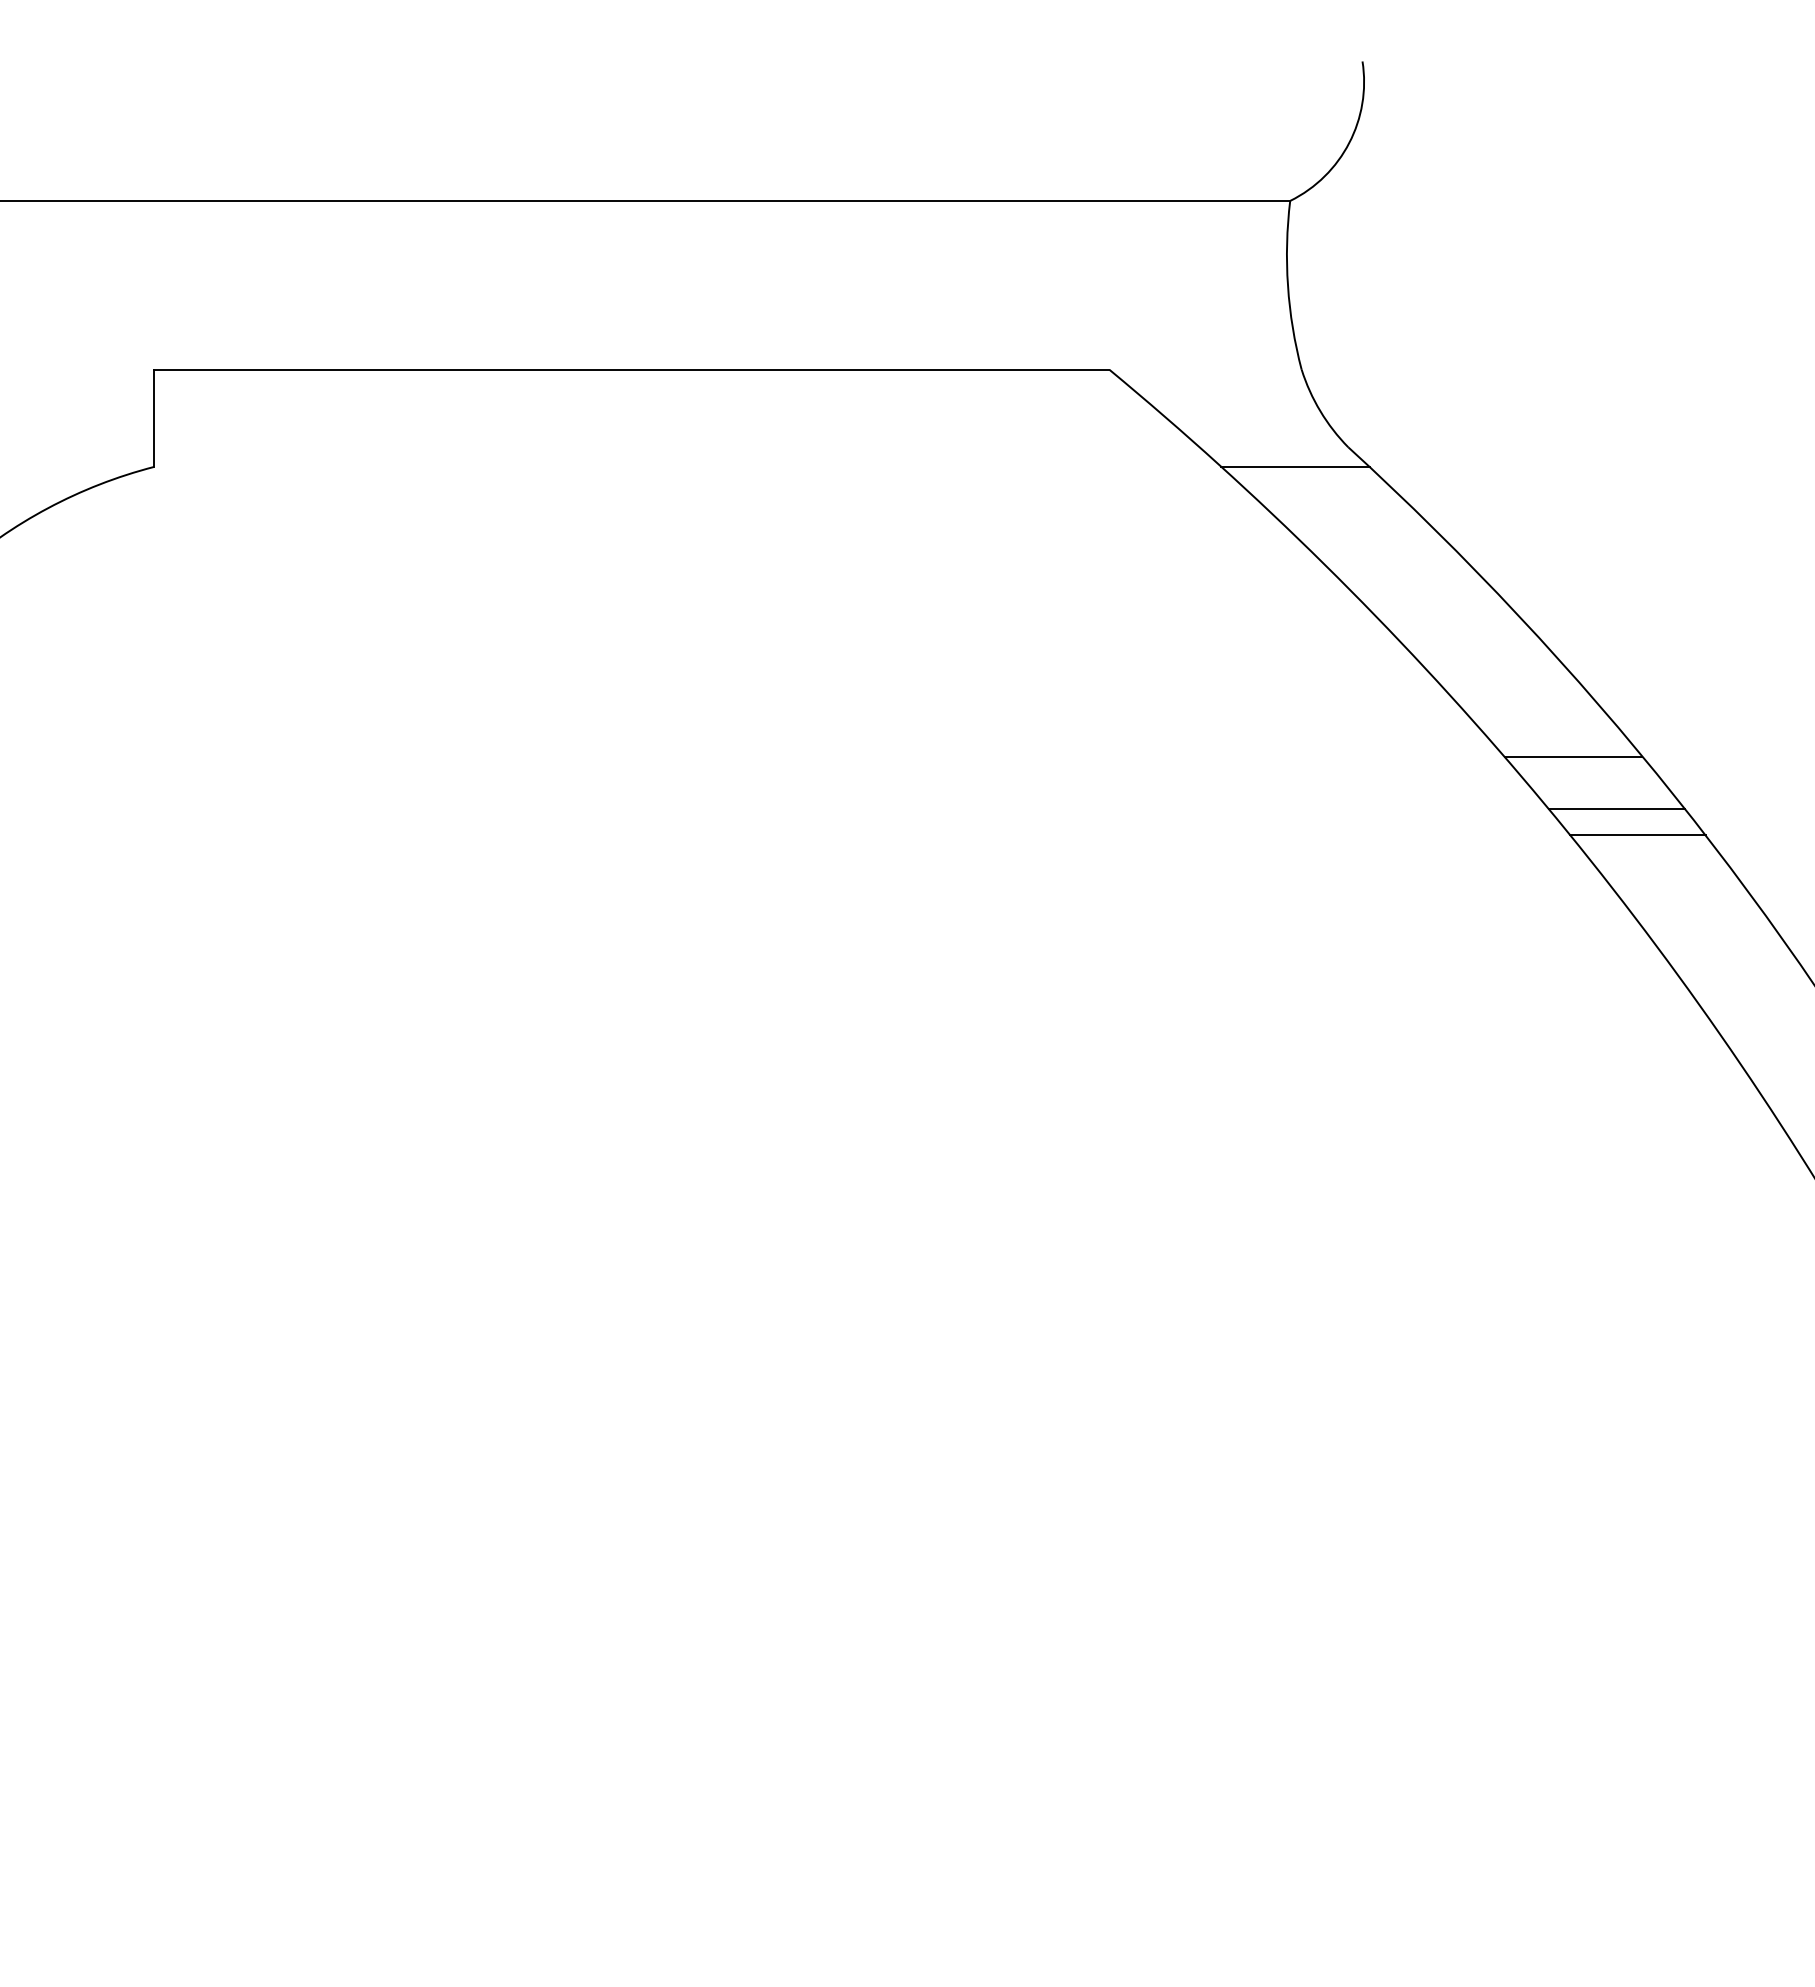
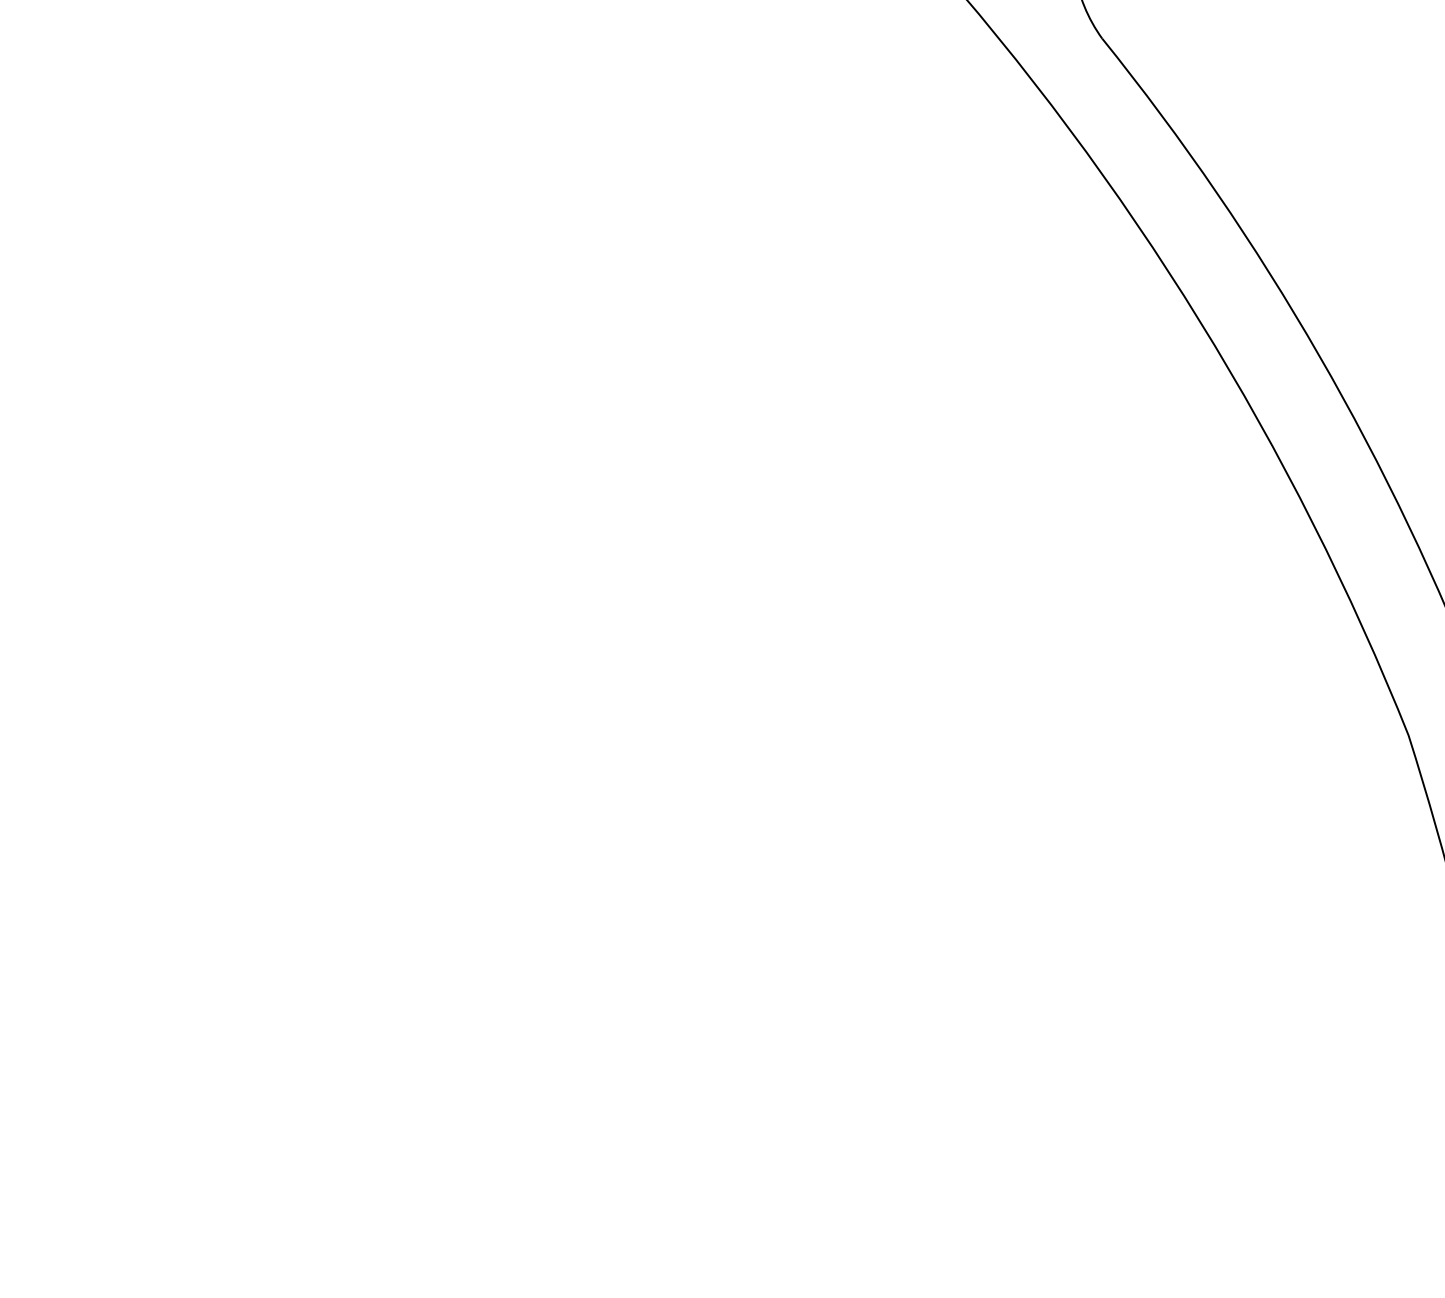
line: (1295, 466) -> (1058, 47), removed
line: (1573, 756) -> (1243, 311), removed
line: (1616, 809) -> (1271, 358), removed
line: (1637, 834) -> (1284, 381), removed

